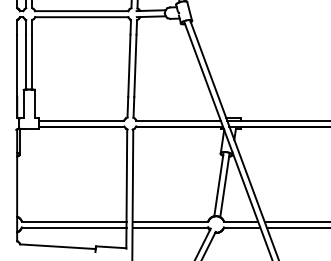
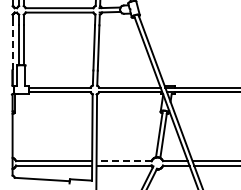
line: (17, 65) -> (12, 47), solid -> dashed
line: (170, 221) -> (124, 161), solid -> dashed

